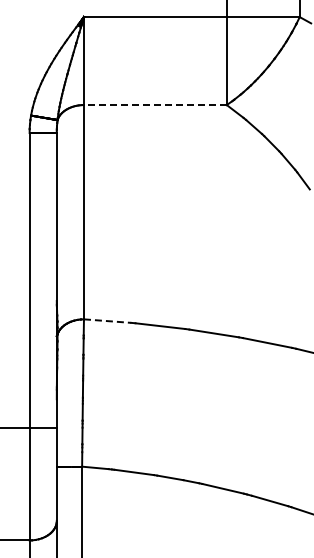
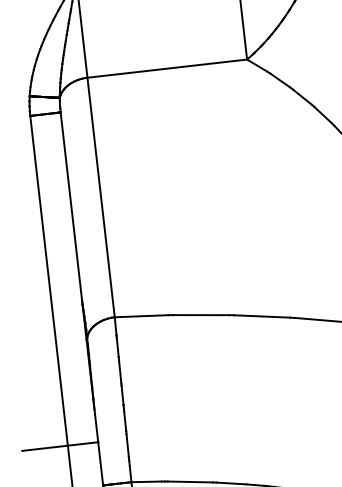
line: (154, 105) -> (166, 69), dashed -> solid
line: (107, 321) -> (141, 316), dashed -> solid

